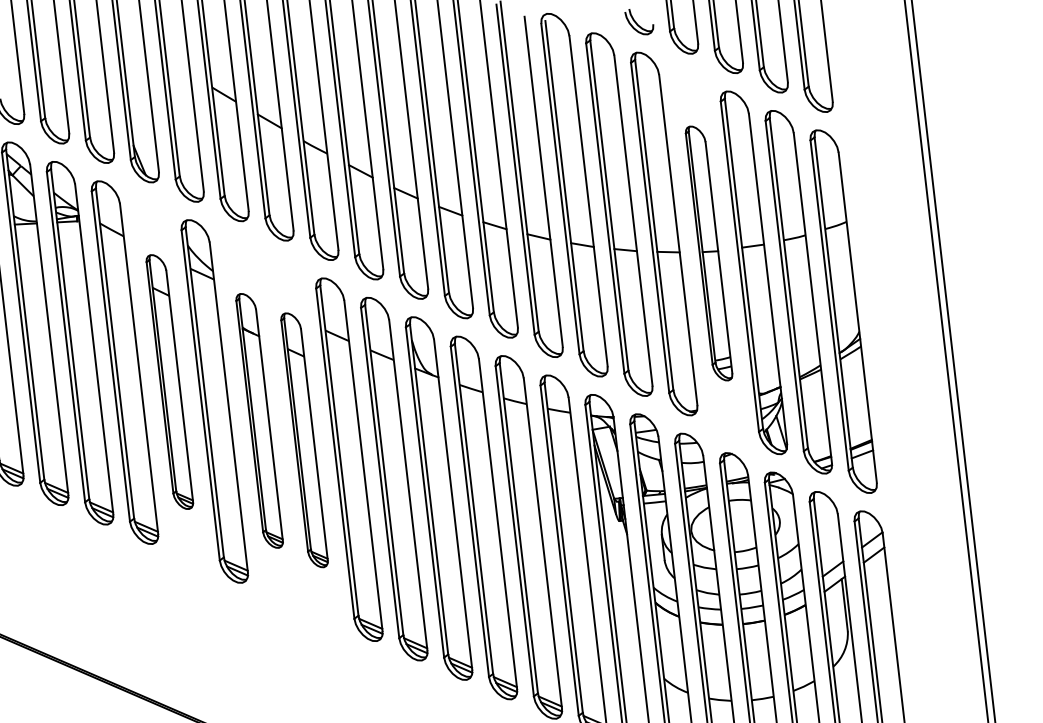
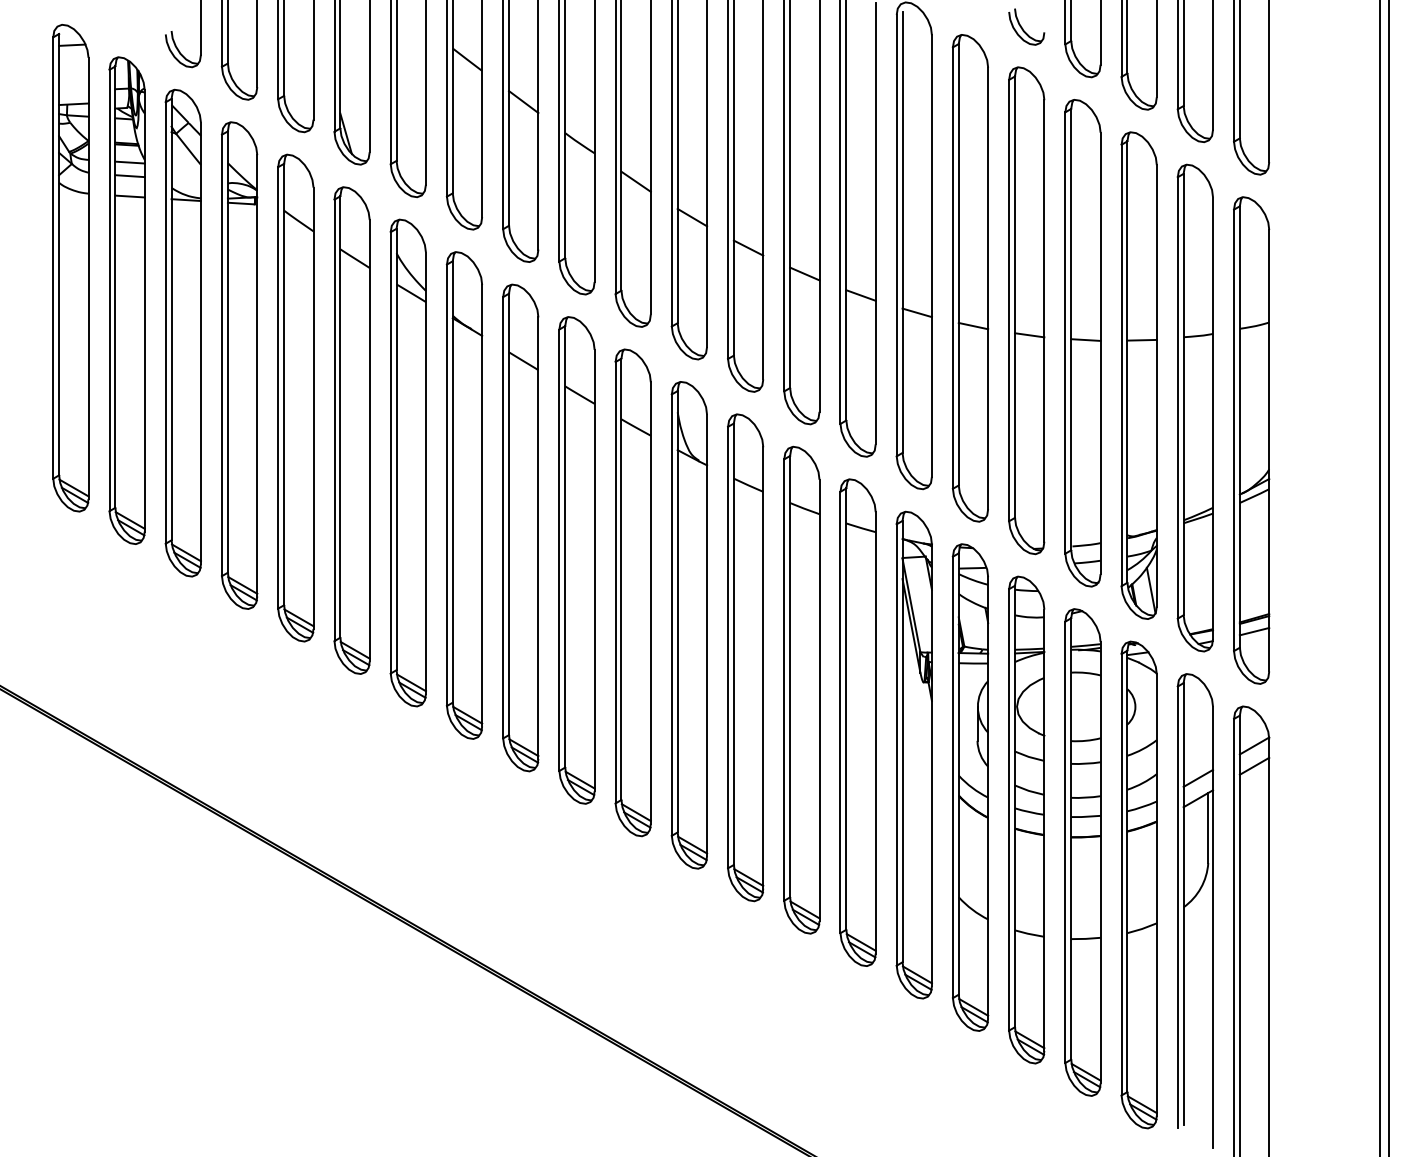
part: (708, 253) -> (1082, 343), size x1.43
part: (169, 382) -> (351, 430), size x1.43
part: (259, 420) -> (464, 495), size x1.43
part: (304, 440) -> (520, 527), size x1.43

